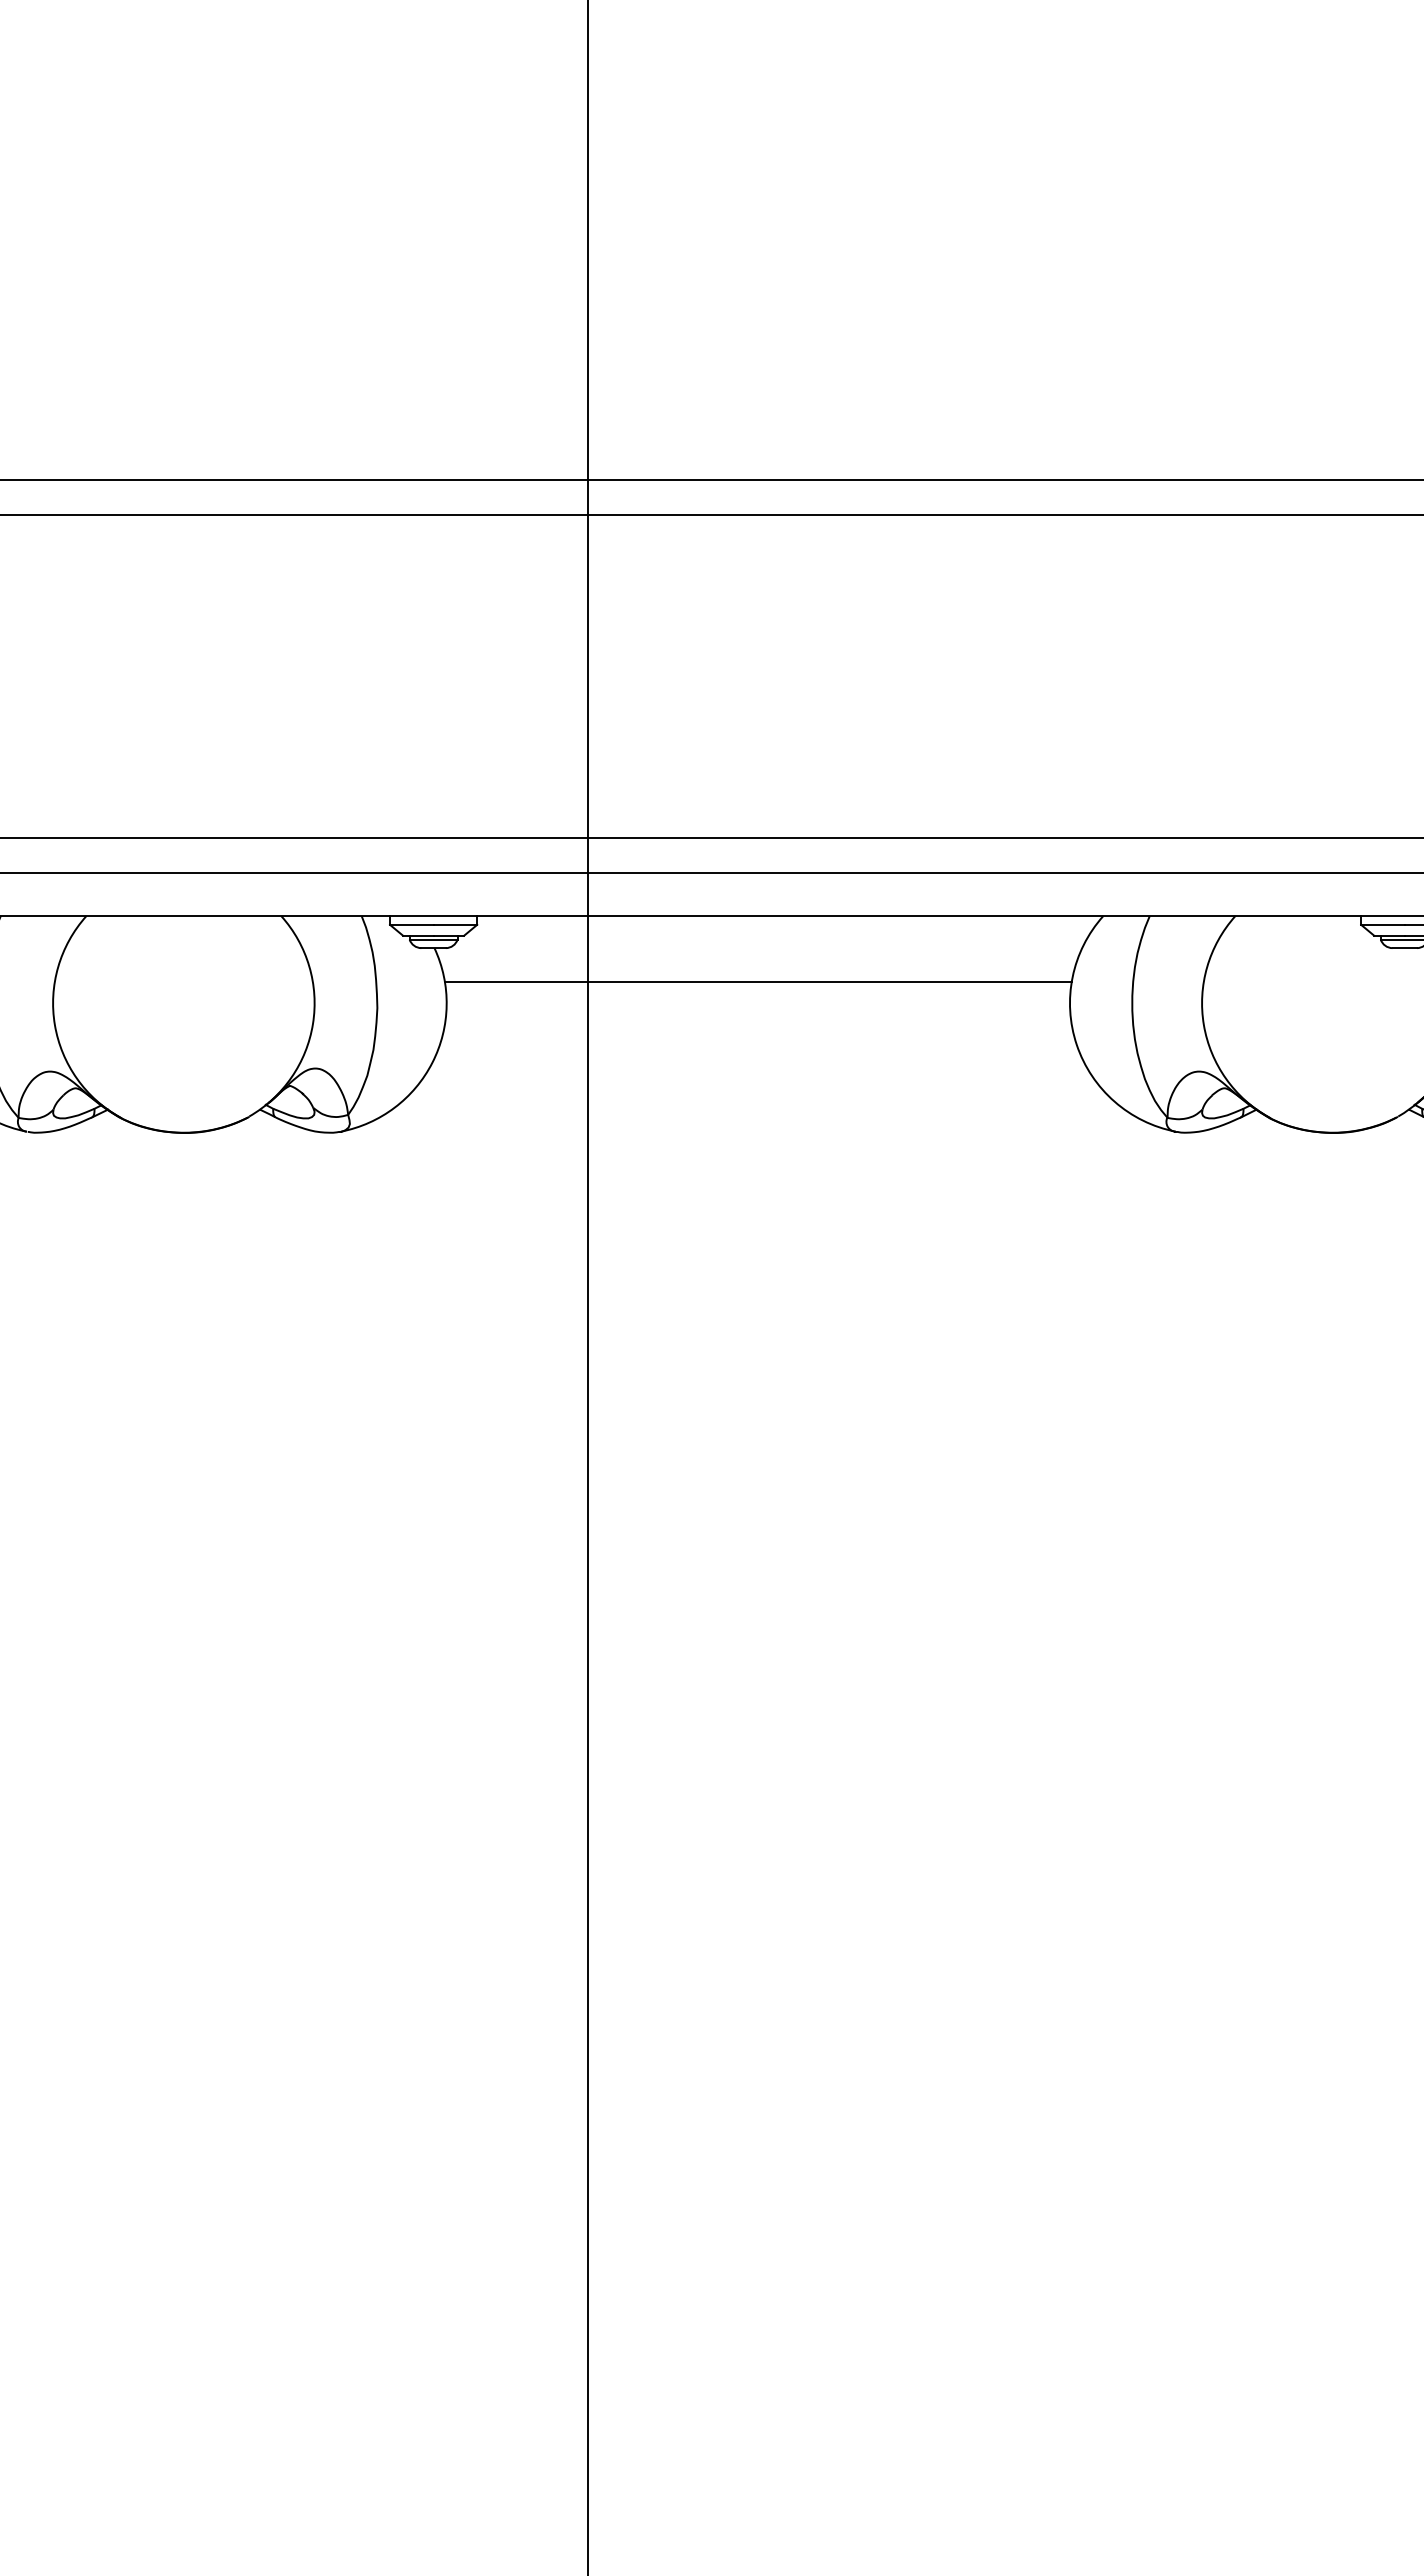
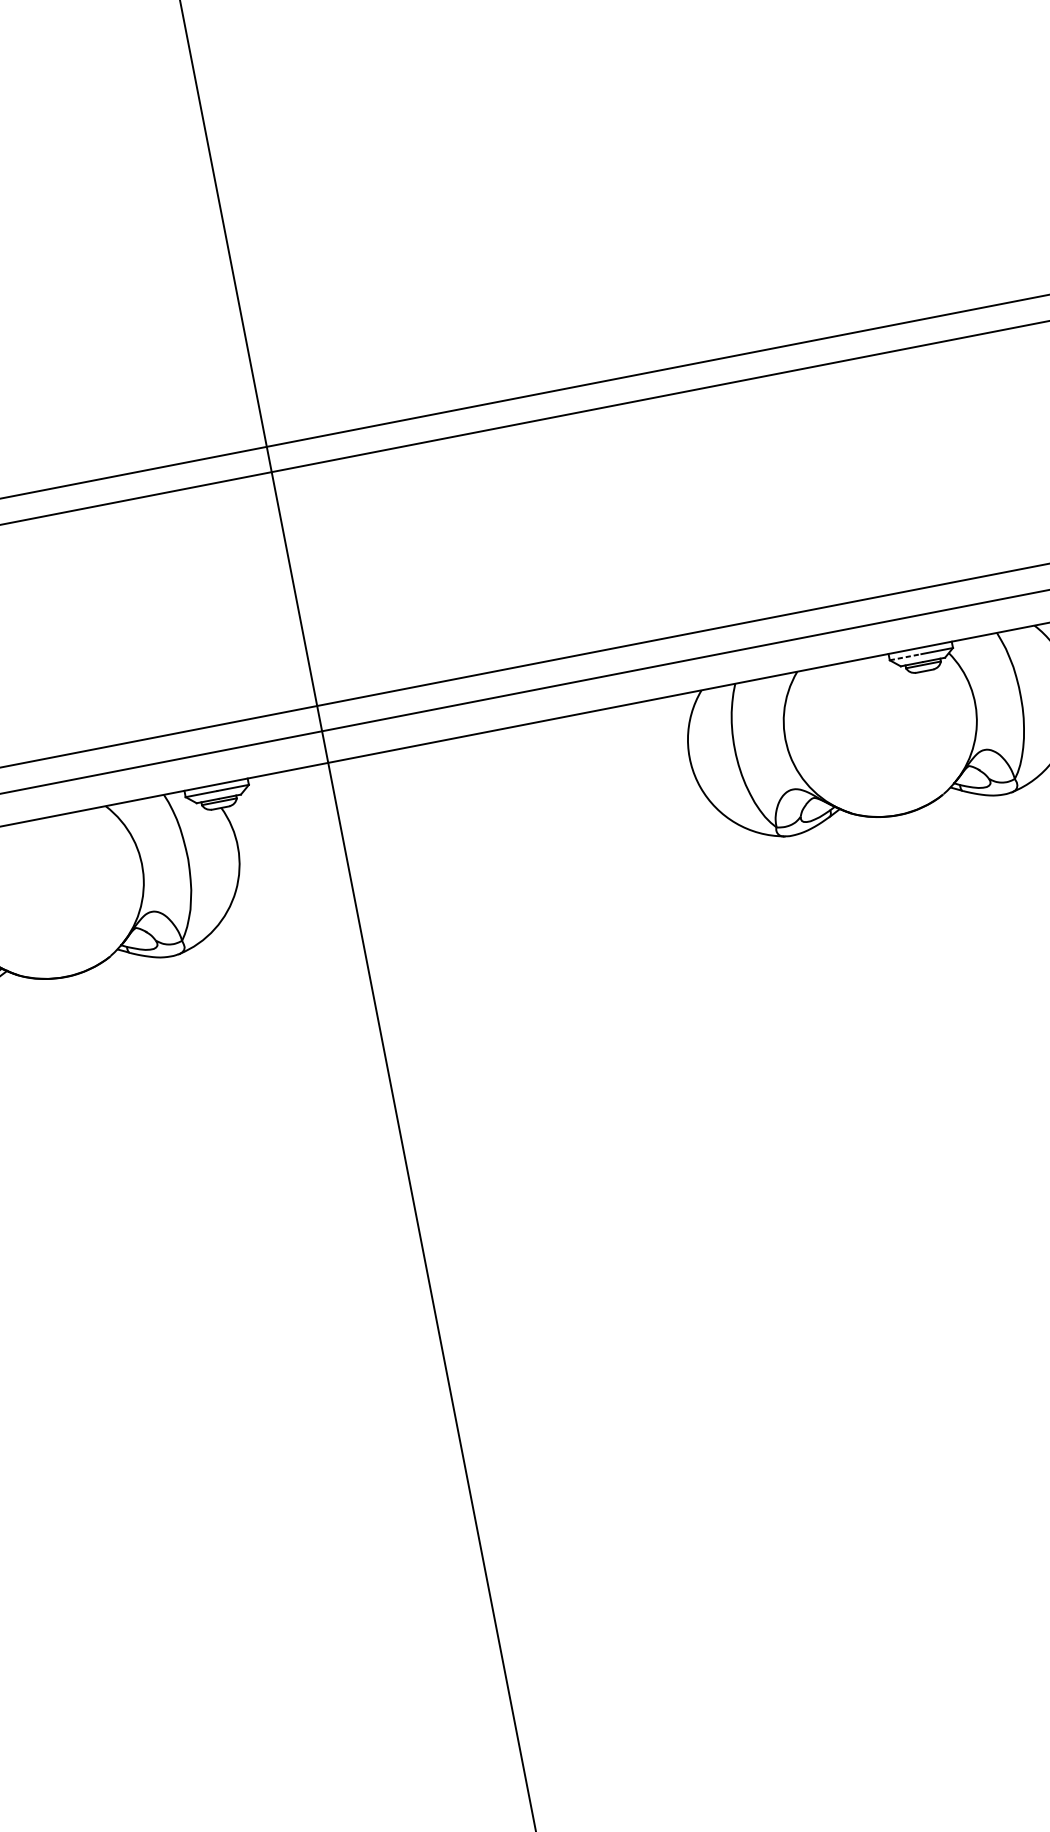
line: (1382, 924) -> (905, 657), solid -> dashed
line: (757, 981) -> (460, 786), removed

